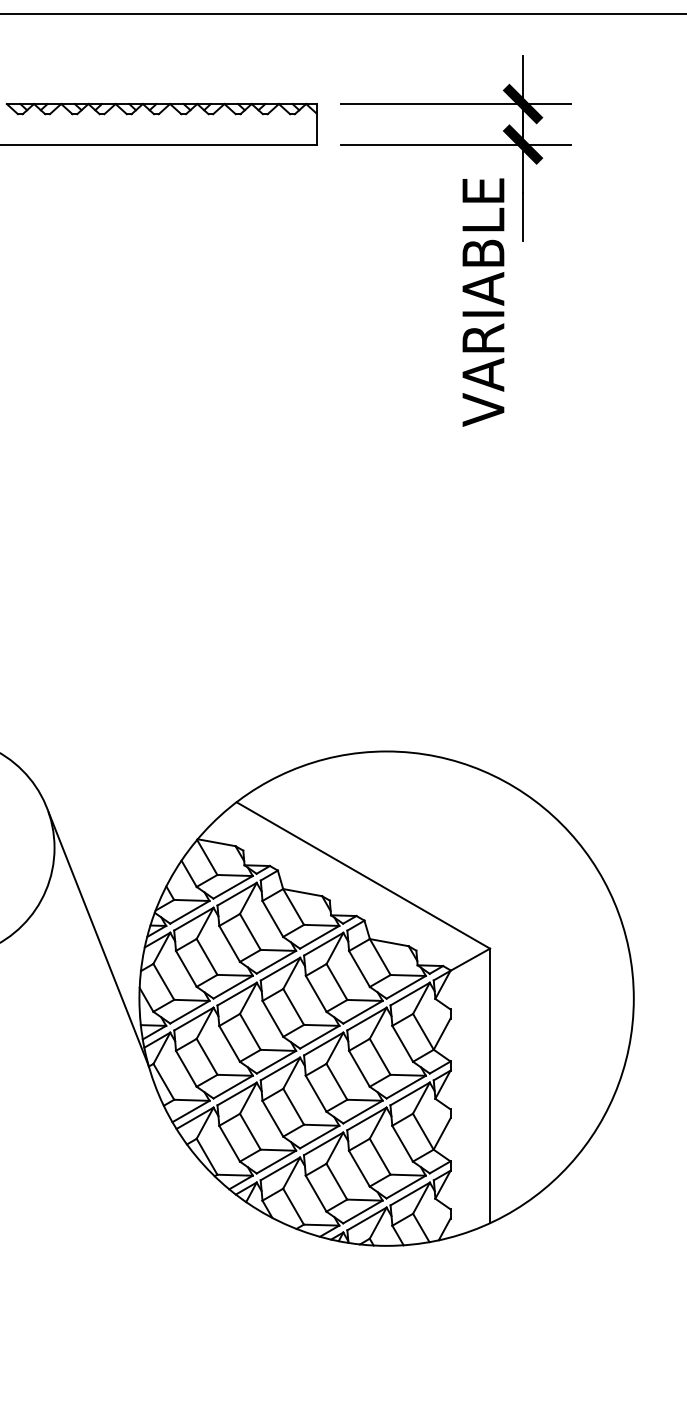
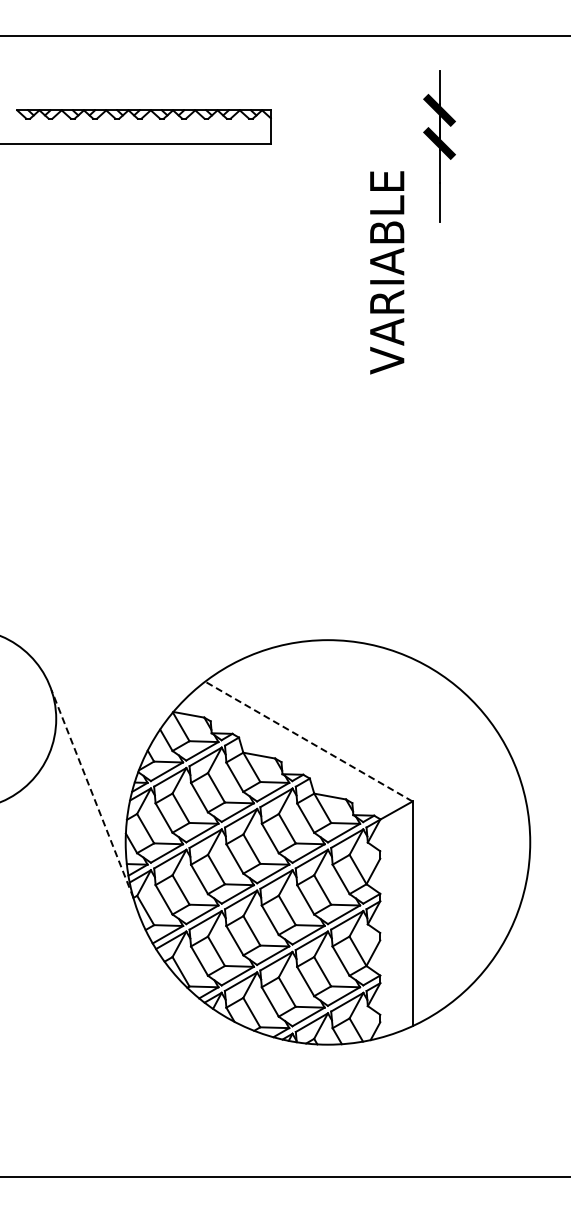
line: (455, 104) -> (384, 110), removed
line: (455, 144) -> (384, 143), removed
text: (483, 302) -> (387, 272), moved
line: (362, 875) -> (308, 741), solid -> dashed
line: (98, 940) -> (92, 794), solid -> dashed

